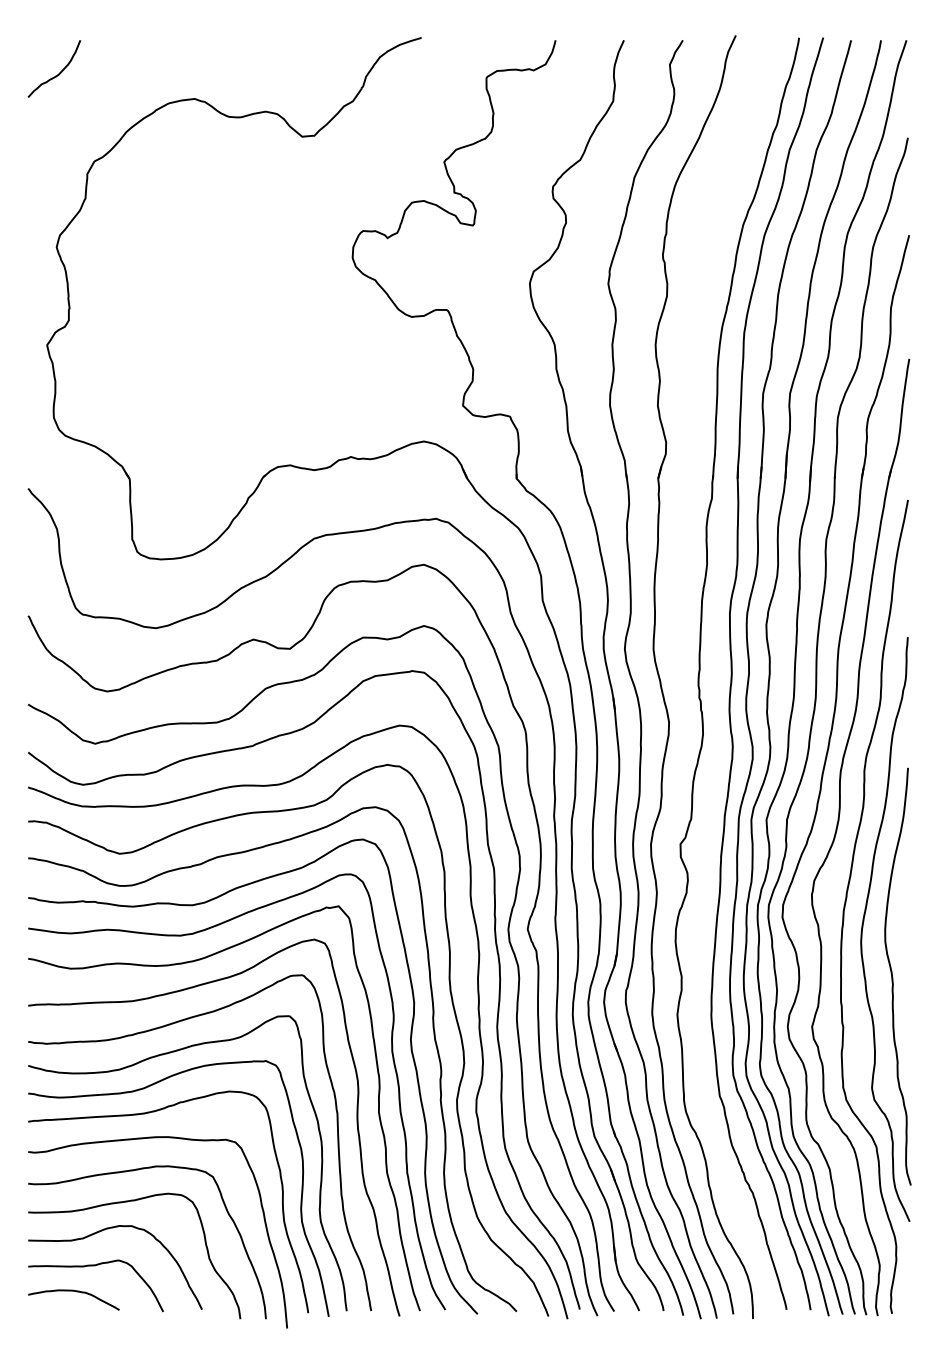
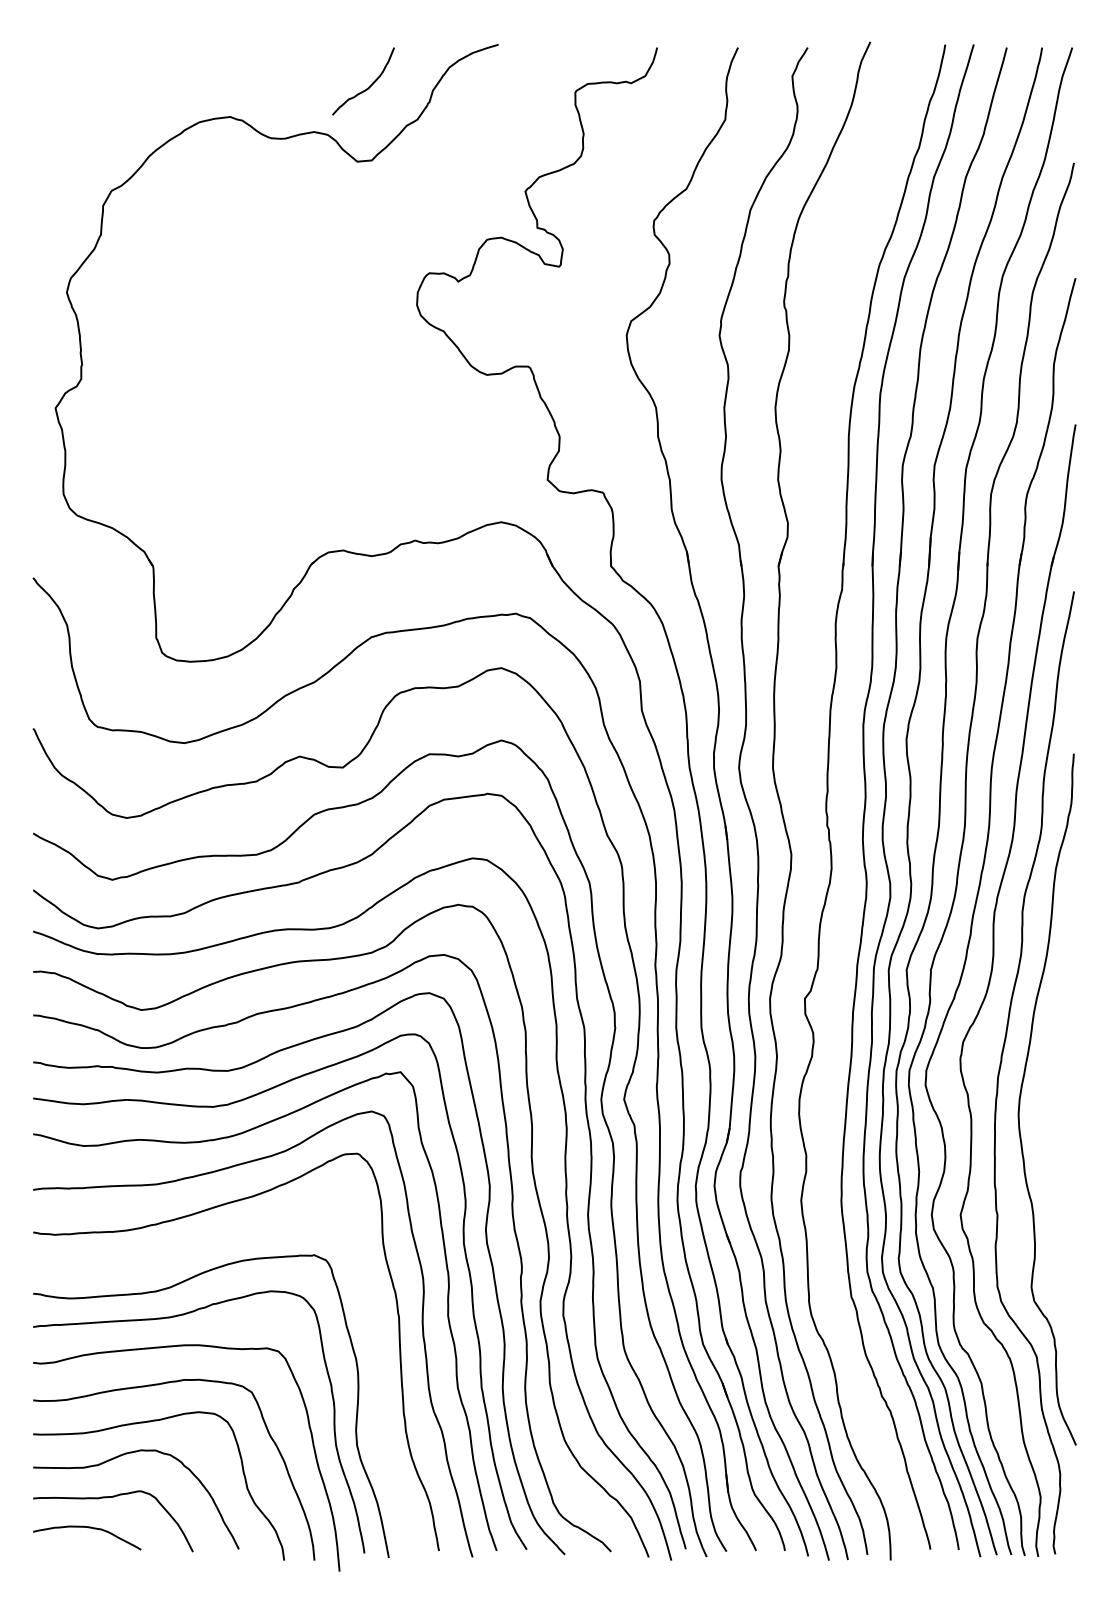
curve: (59, 72) -> (369, 85), moved
curve: (893, 977) -> (1056, 1156), removed
curve: (159, 1056) -> (188, 1249), removed

